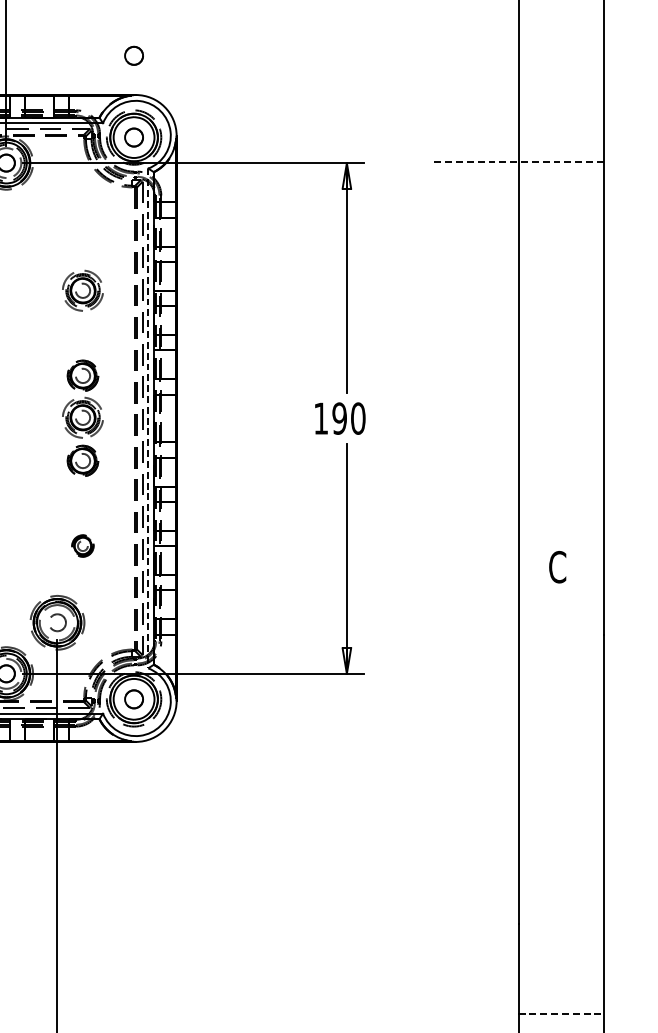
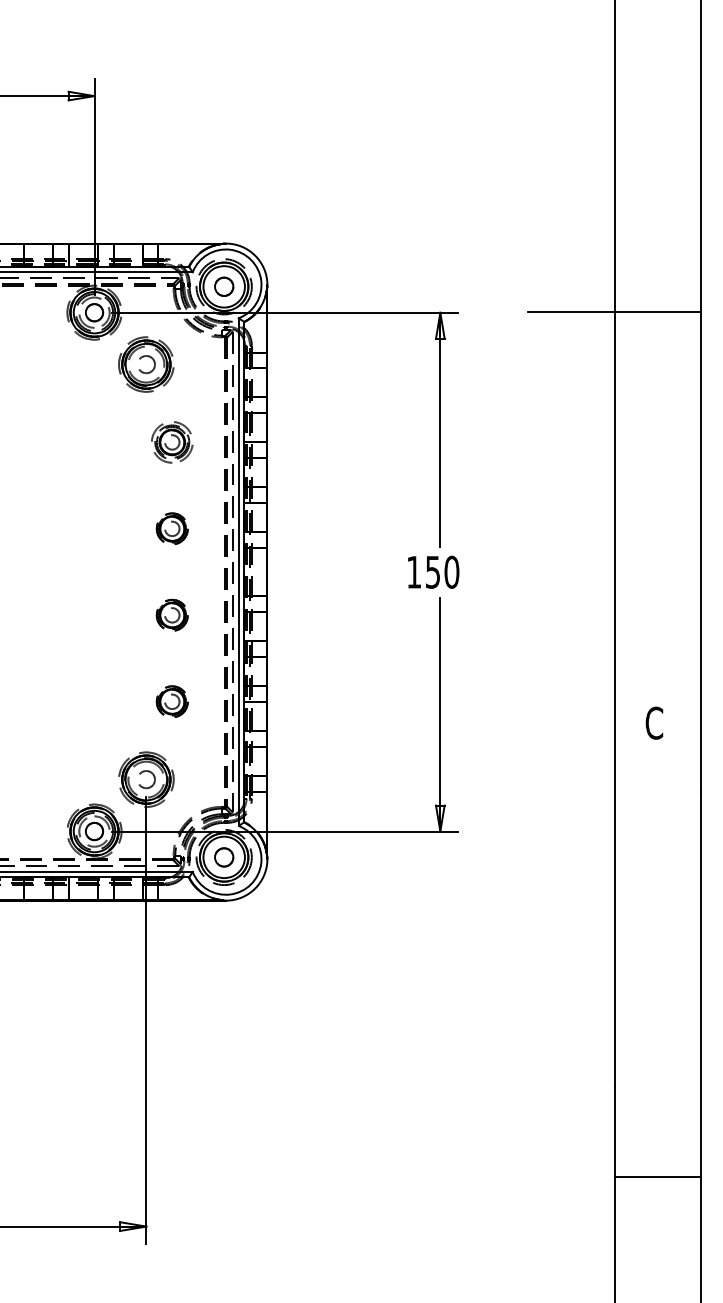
circle: (134, 55) -> (224, 203), removed
line: (518, 162) -> (614, 312), dashed -> solid
part: (57, 214) -> (146, 364), added
part: (83, 417) -> (172, 571), removed
text: (339, 417) -> (432, 571), 190 -> 150
line: (148, 418) -> (238, 572), dashed -> solid
part: (82, 545) -> (171, 701), size x1.43
line: (561, 1013) -> (658, 1176), dashed -> solid

